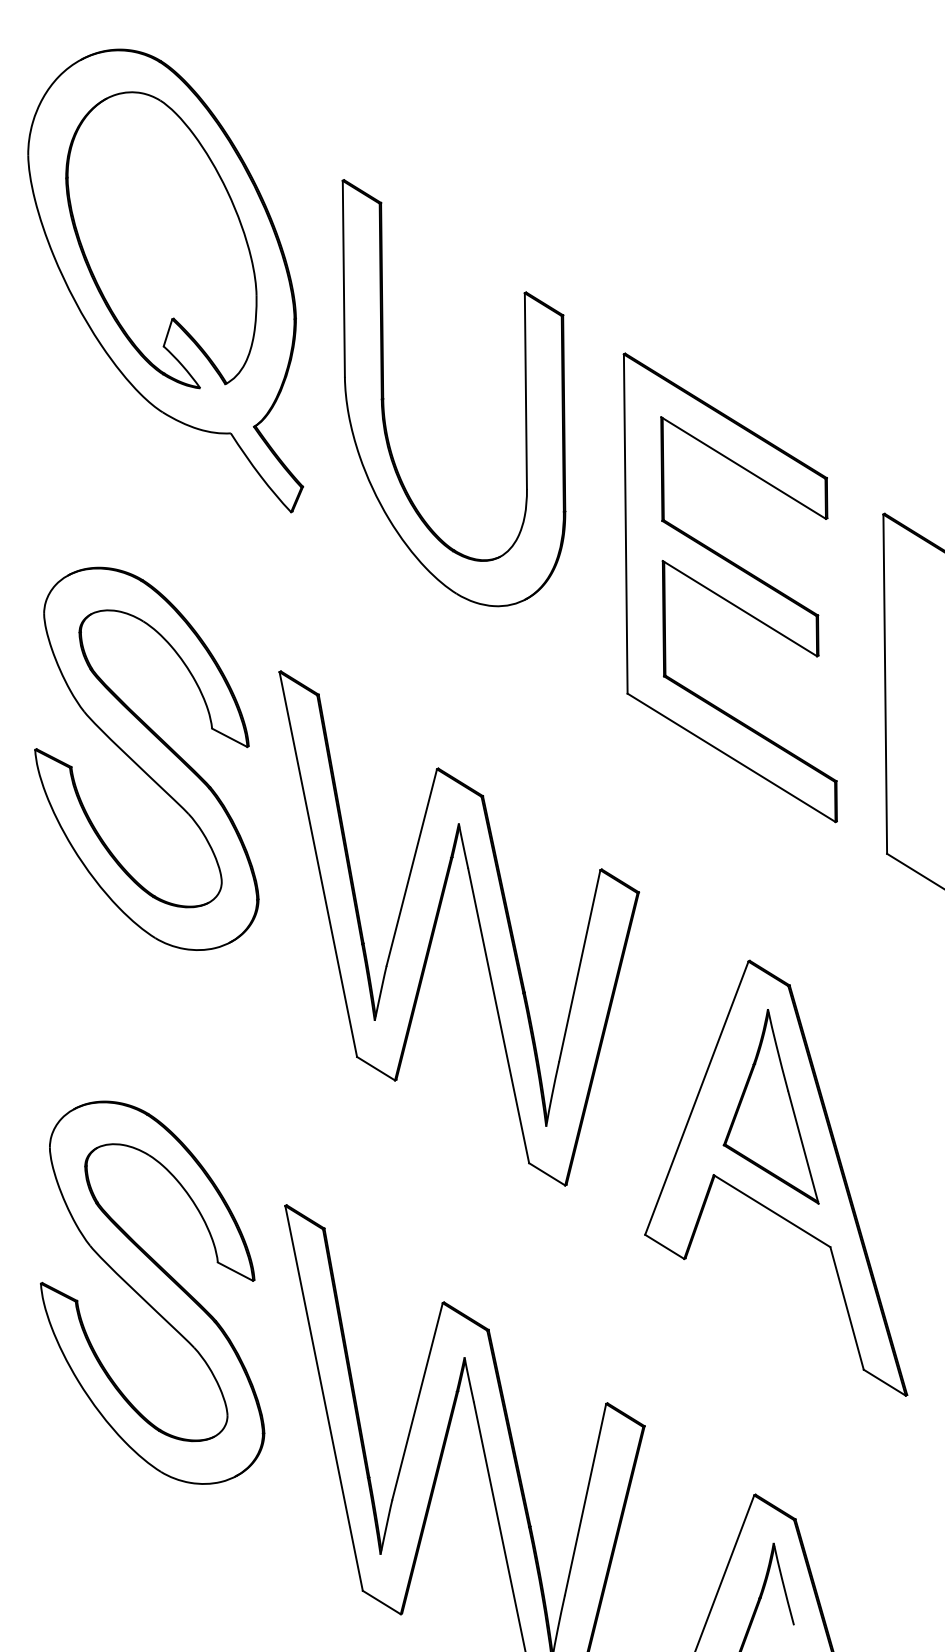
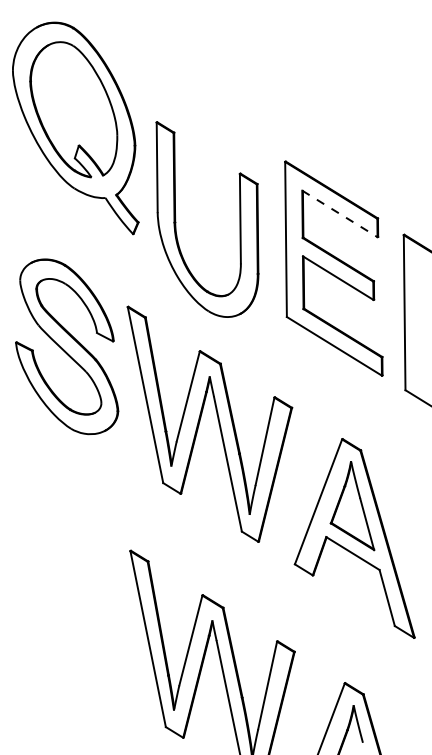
part: (386, 392) -> (176, 219), moved
line: (744, 469) -> (340, 214), solid -> dashed
part: (151, 1292) -> (69, 590), removed

